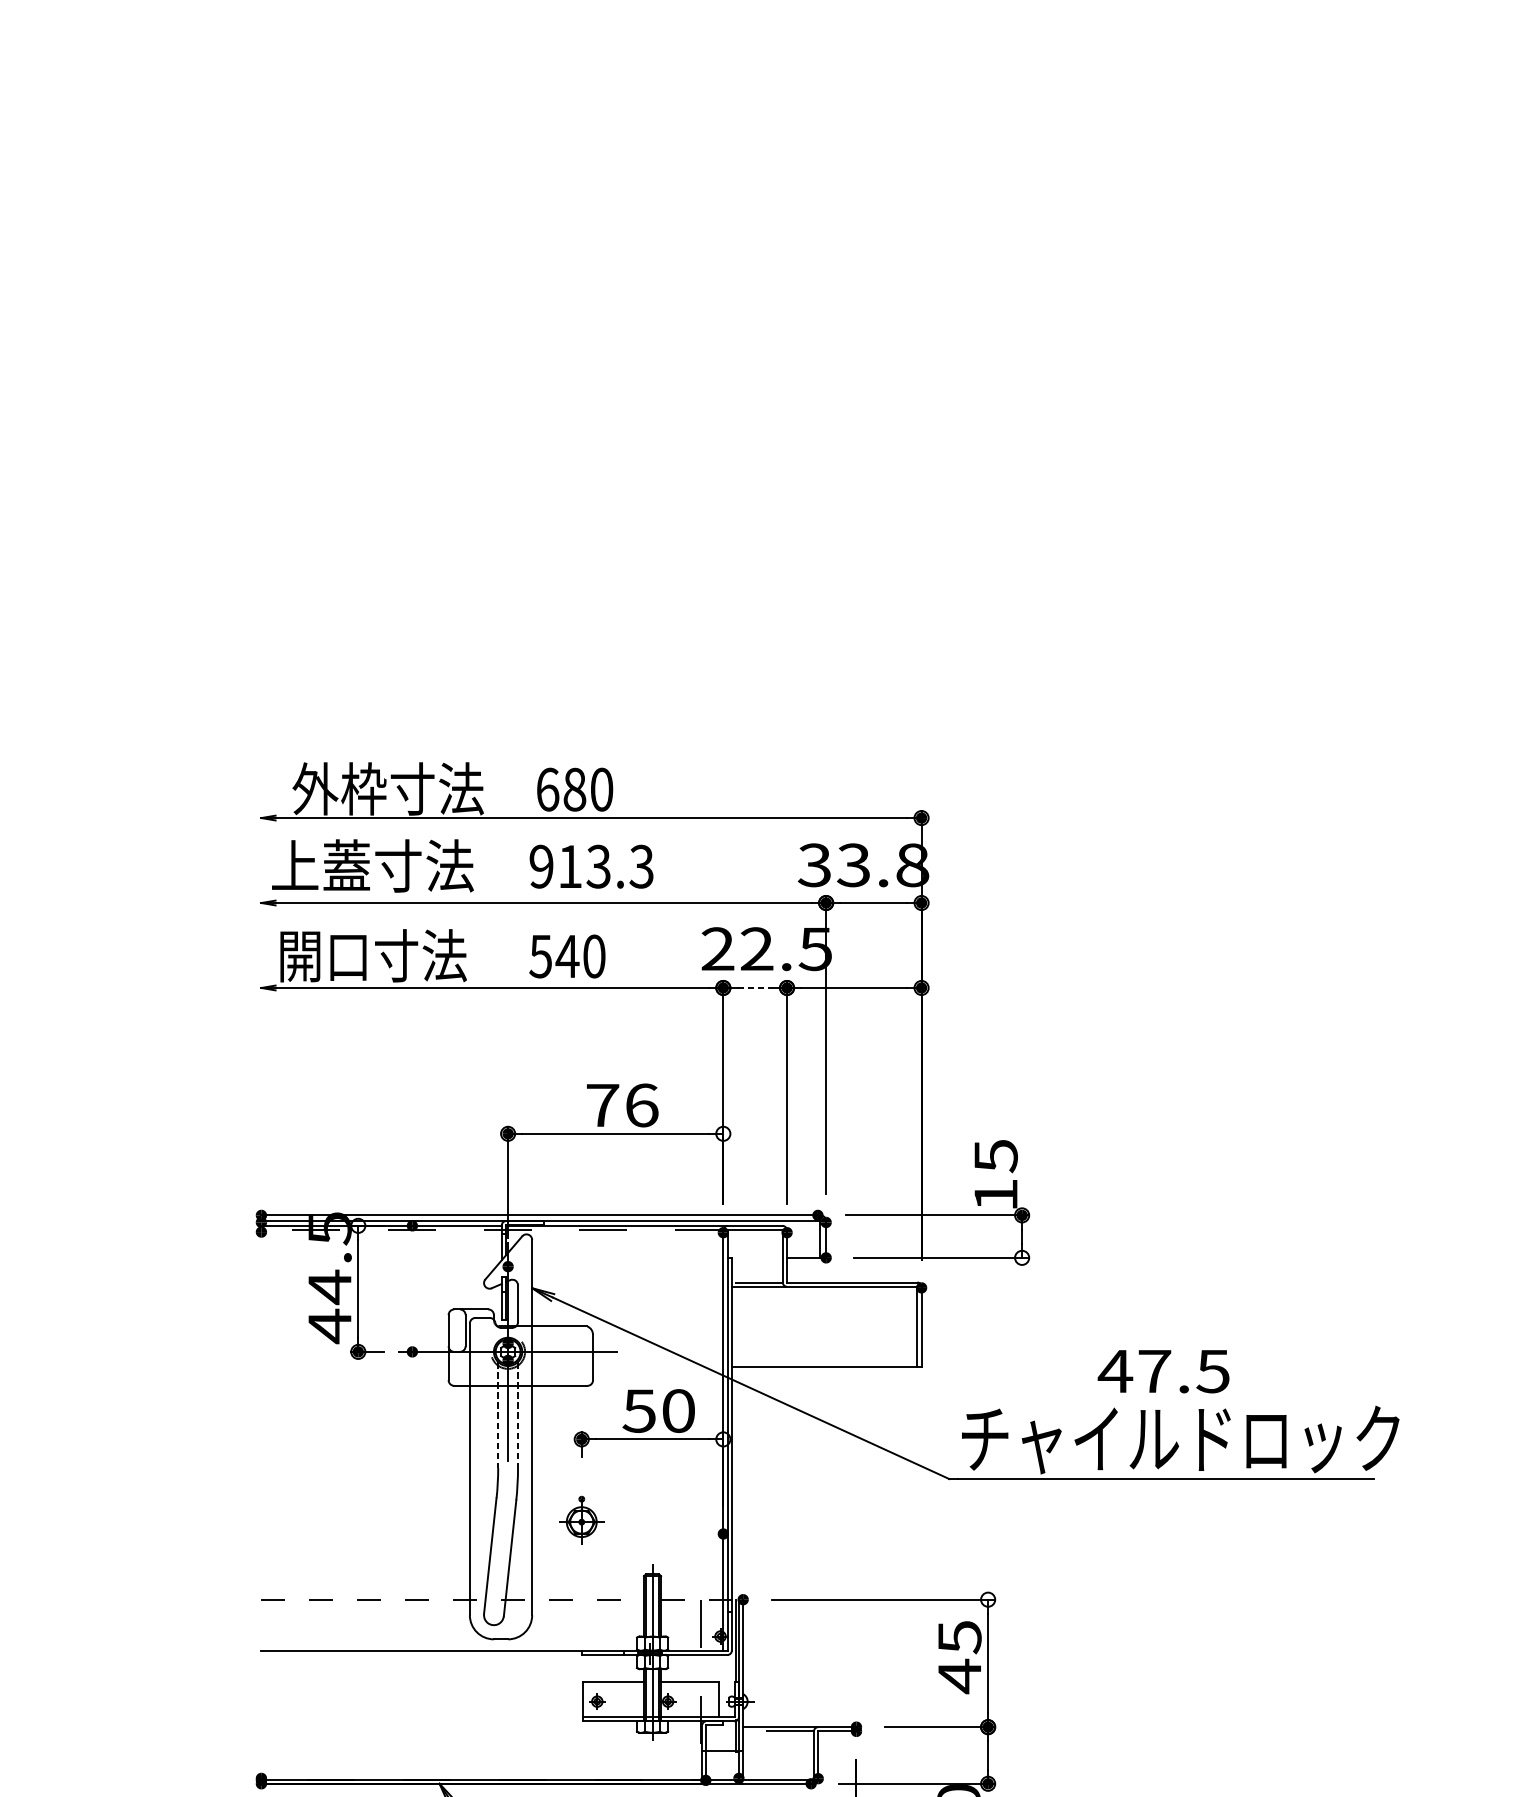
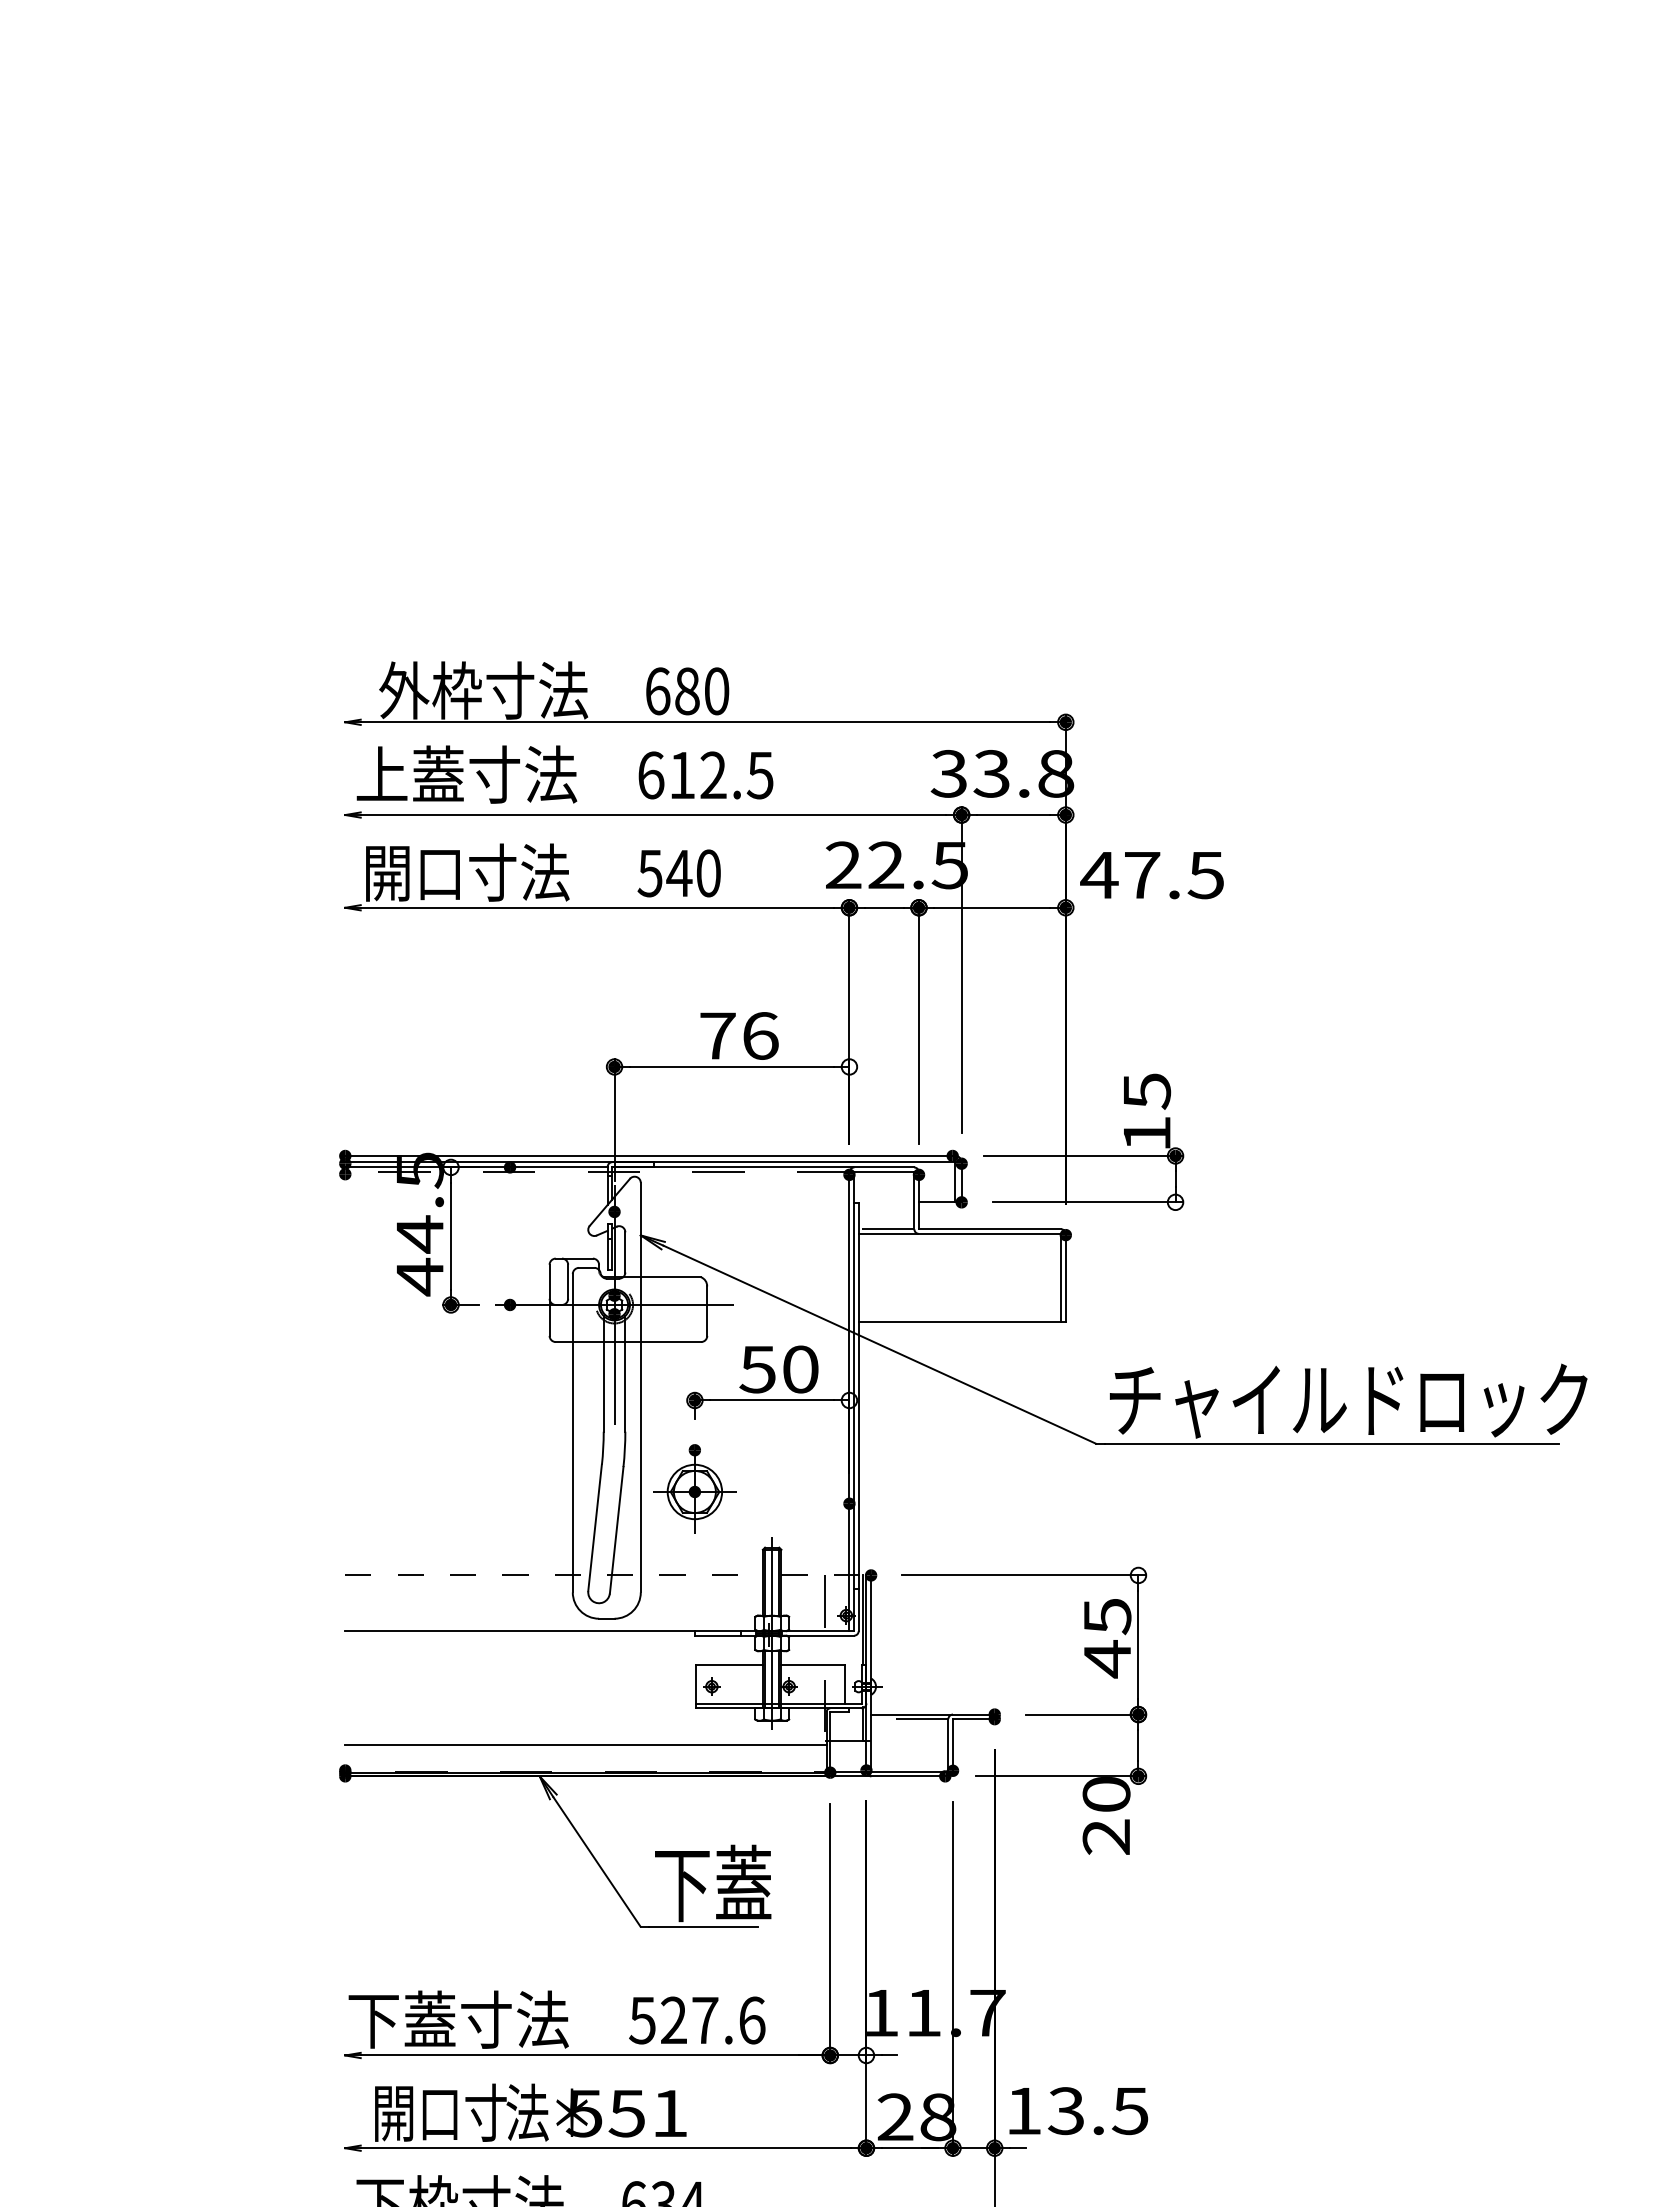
text: (591, 866) -> (705, 775), 913.3 -> 612.5
line: (755, 987) -> (884, 907), dashed -> solid
text: (1163, 1371) -> (1151, 875), moved
line: (498, 1414) -> (603, 1373), dashed -> solid
line: (518, 1414) -> (625, 1373), dashed -> solid
part: (581, 1520) -> (694, 1488), size x1.67
line: (481, 1755) -> (585, 1745), added

